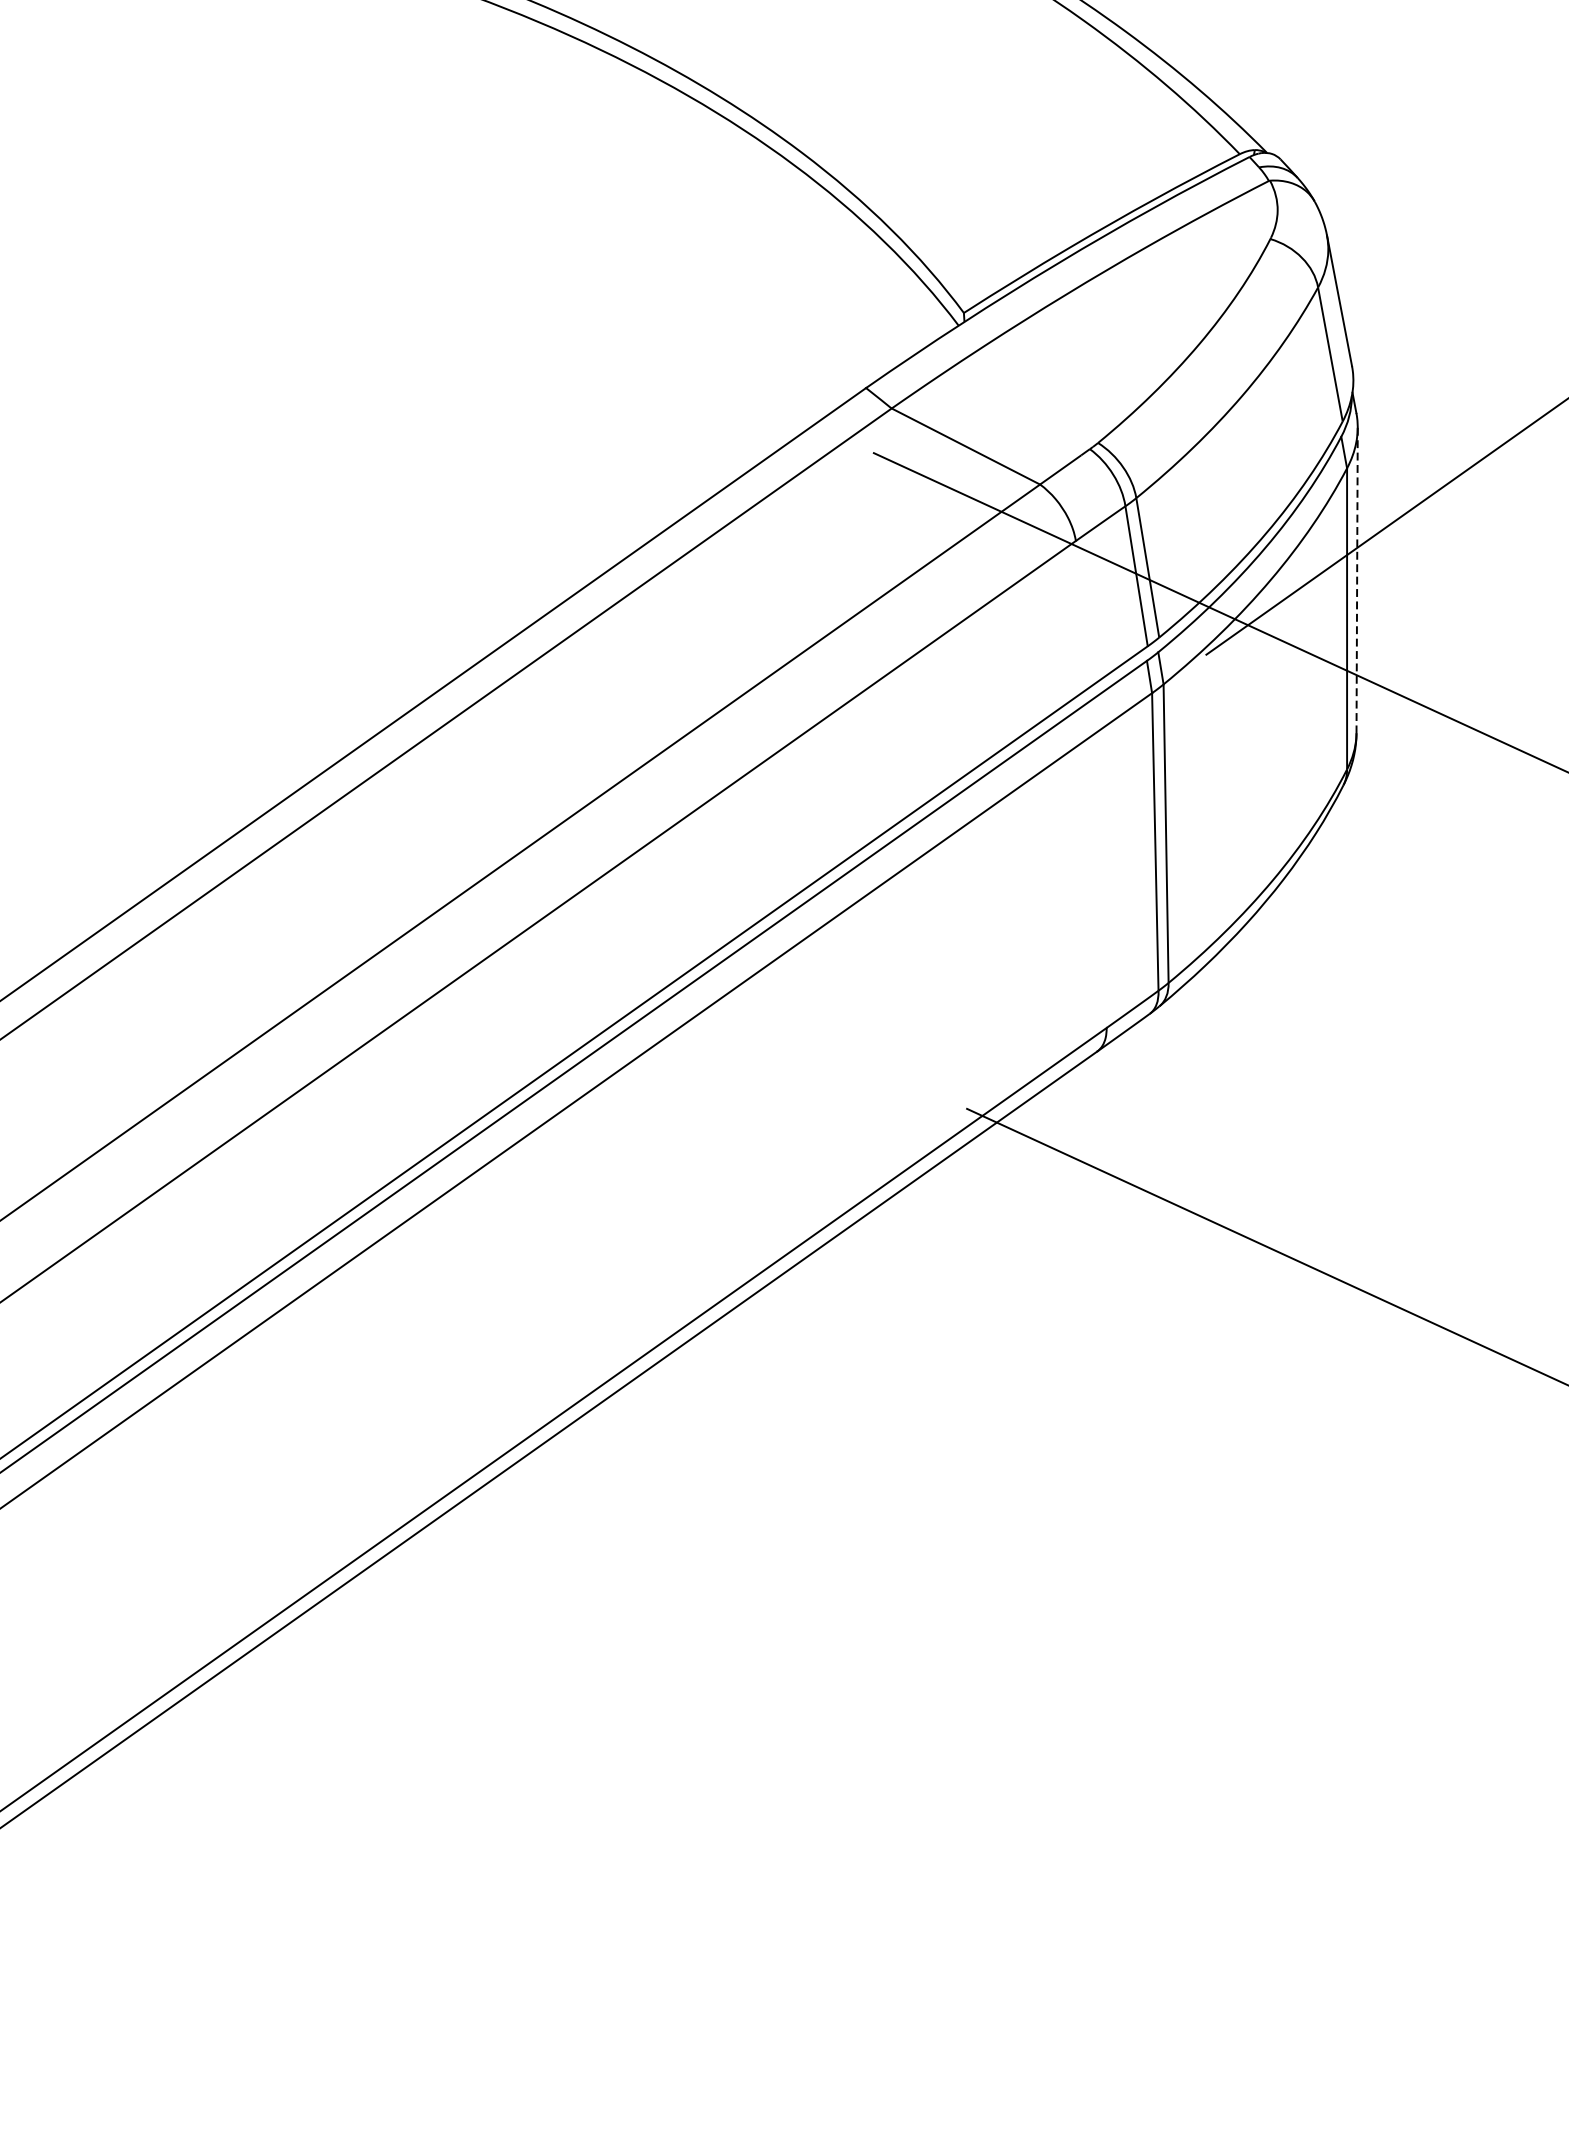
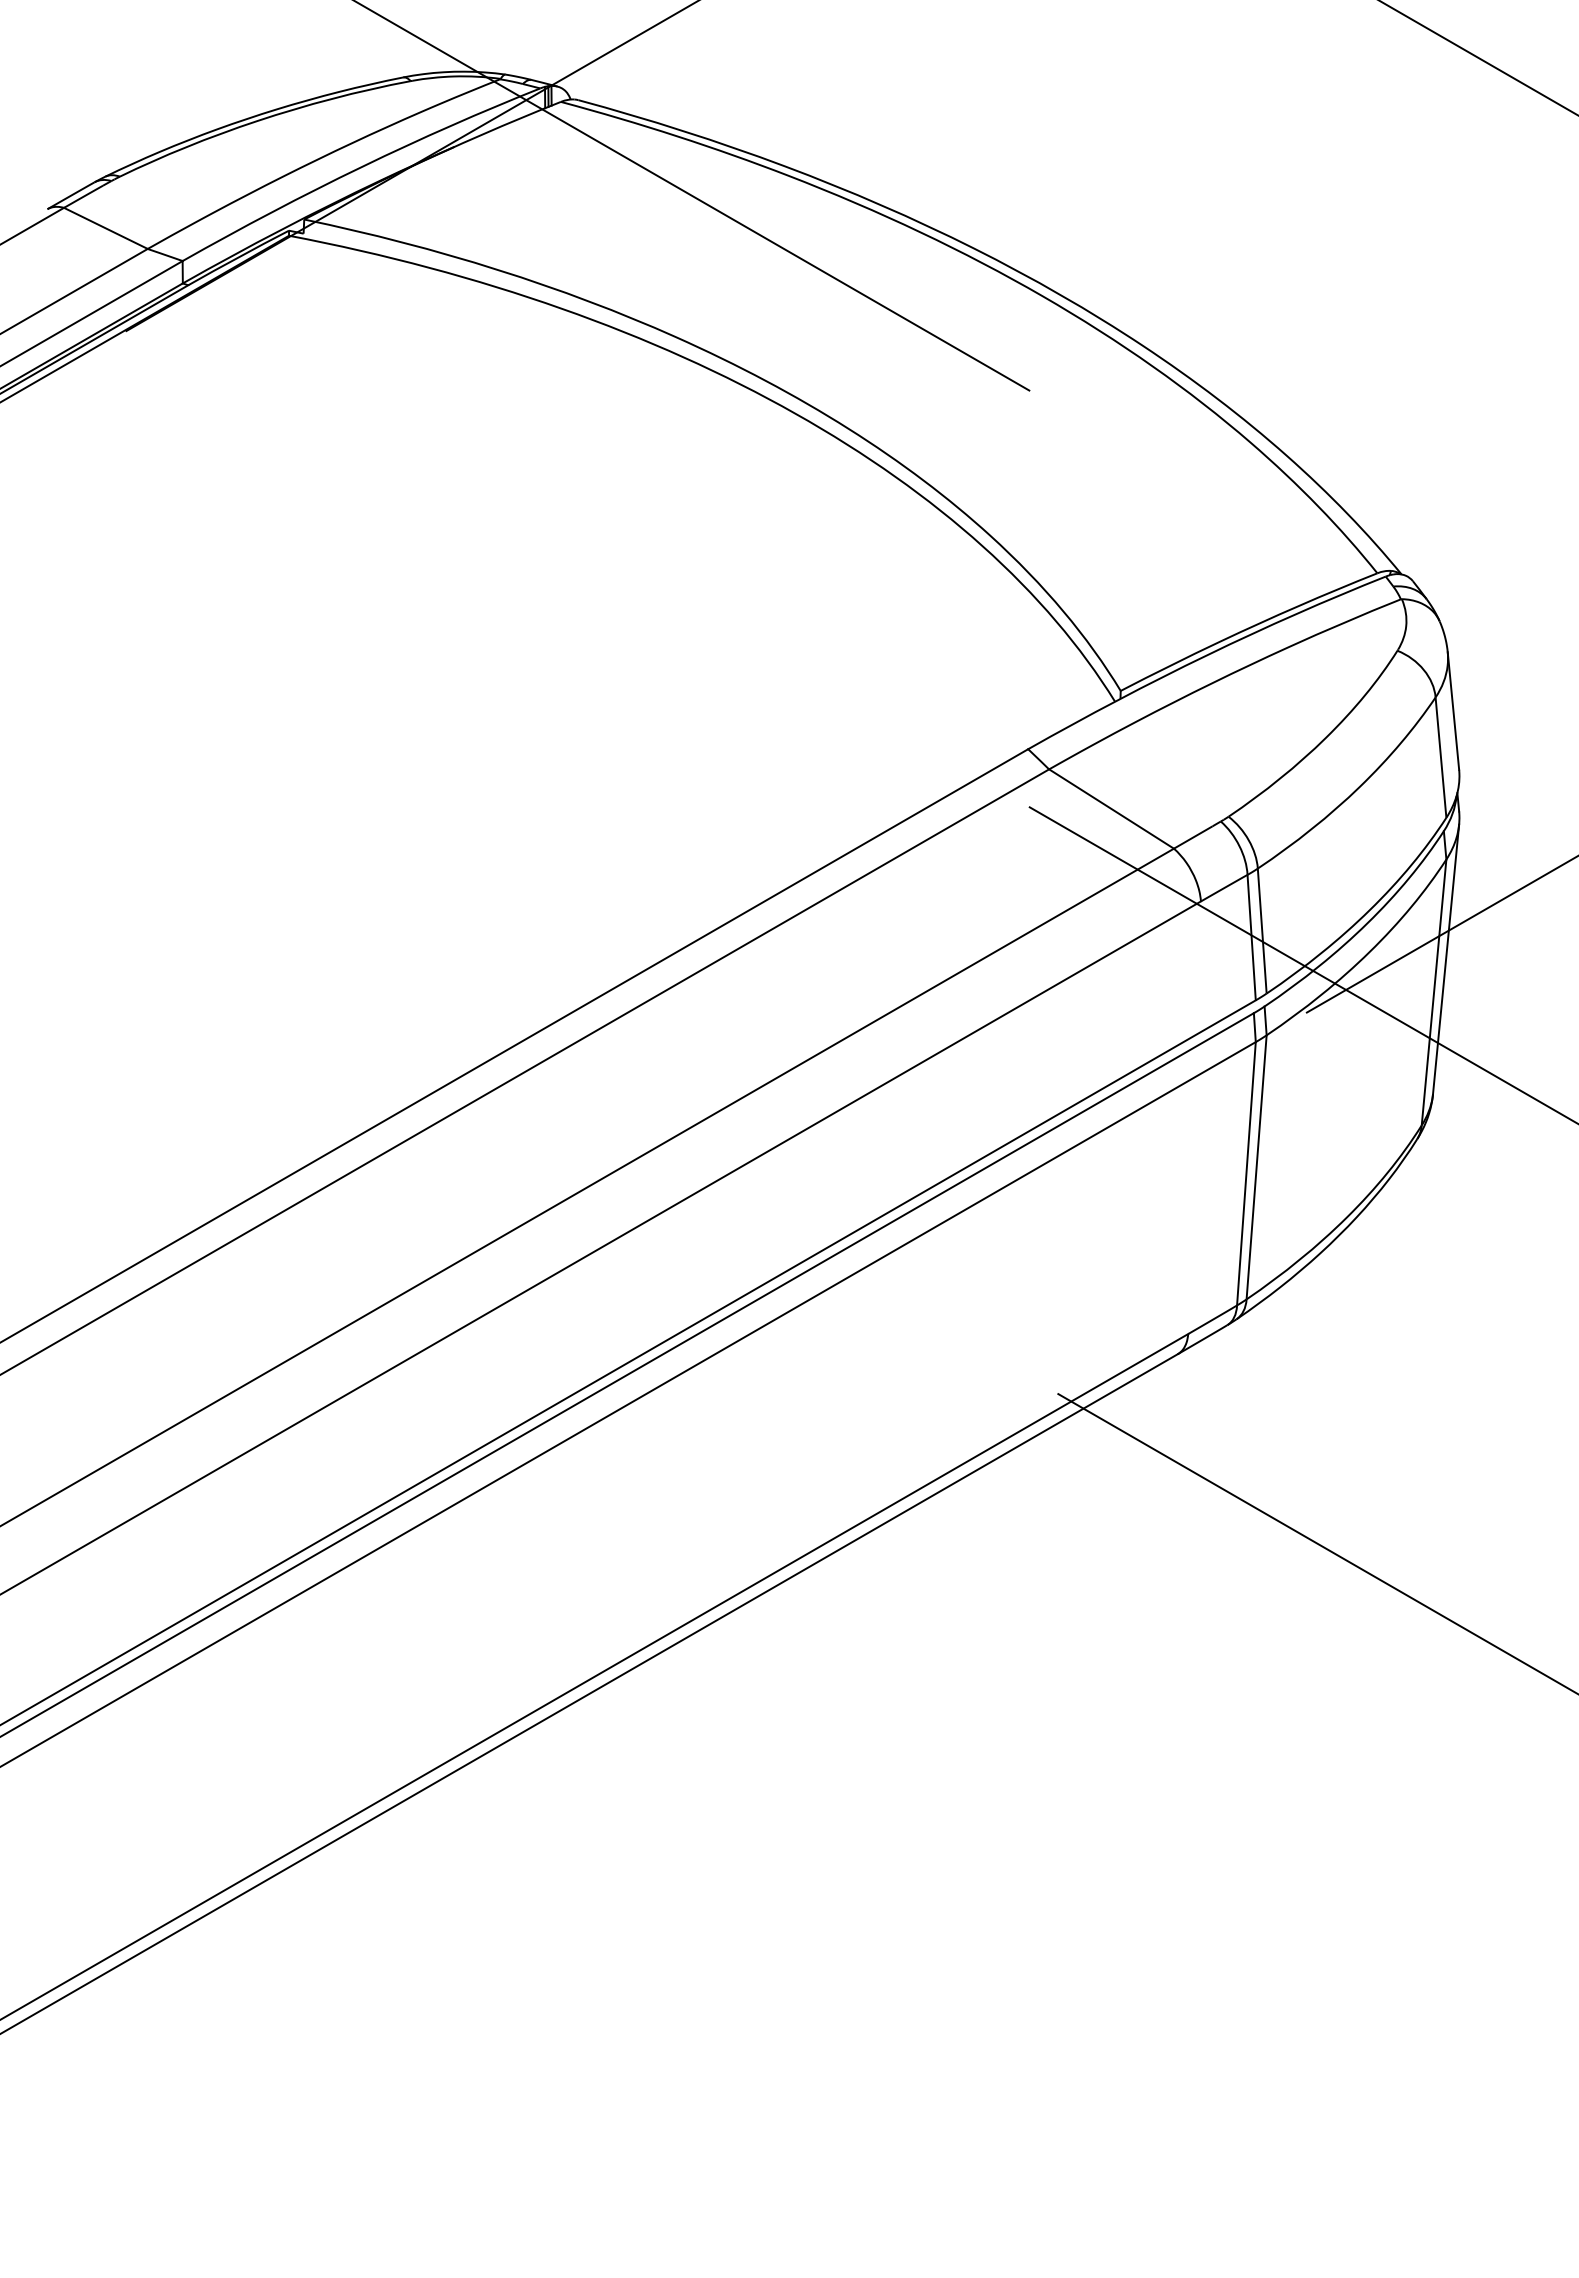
line: (1357, 580) -> (1446, 959), dashed -> solid

